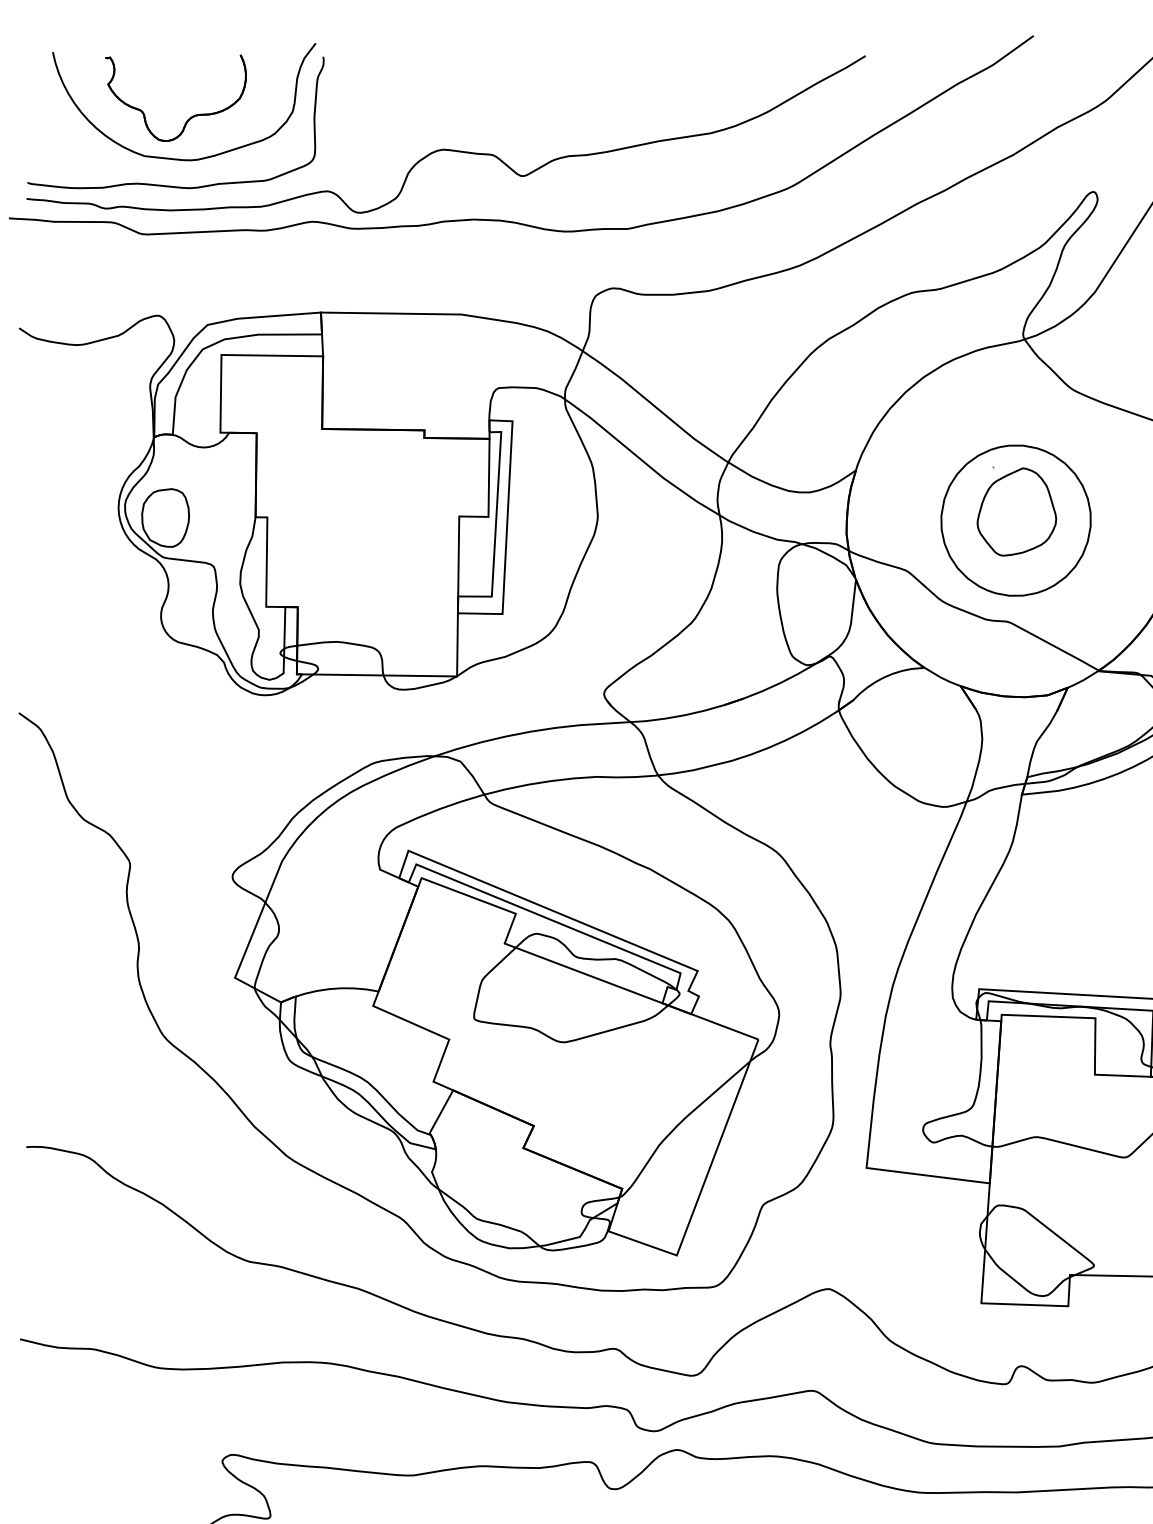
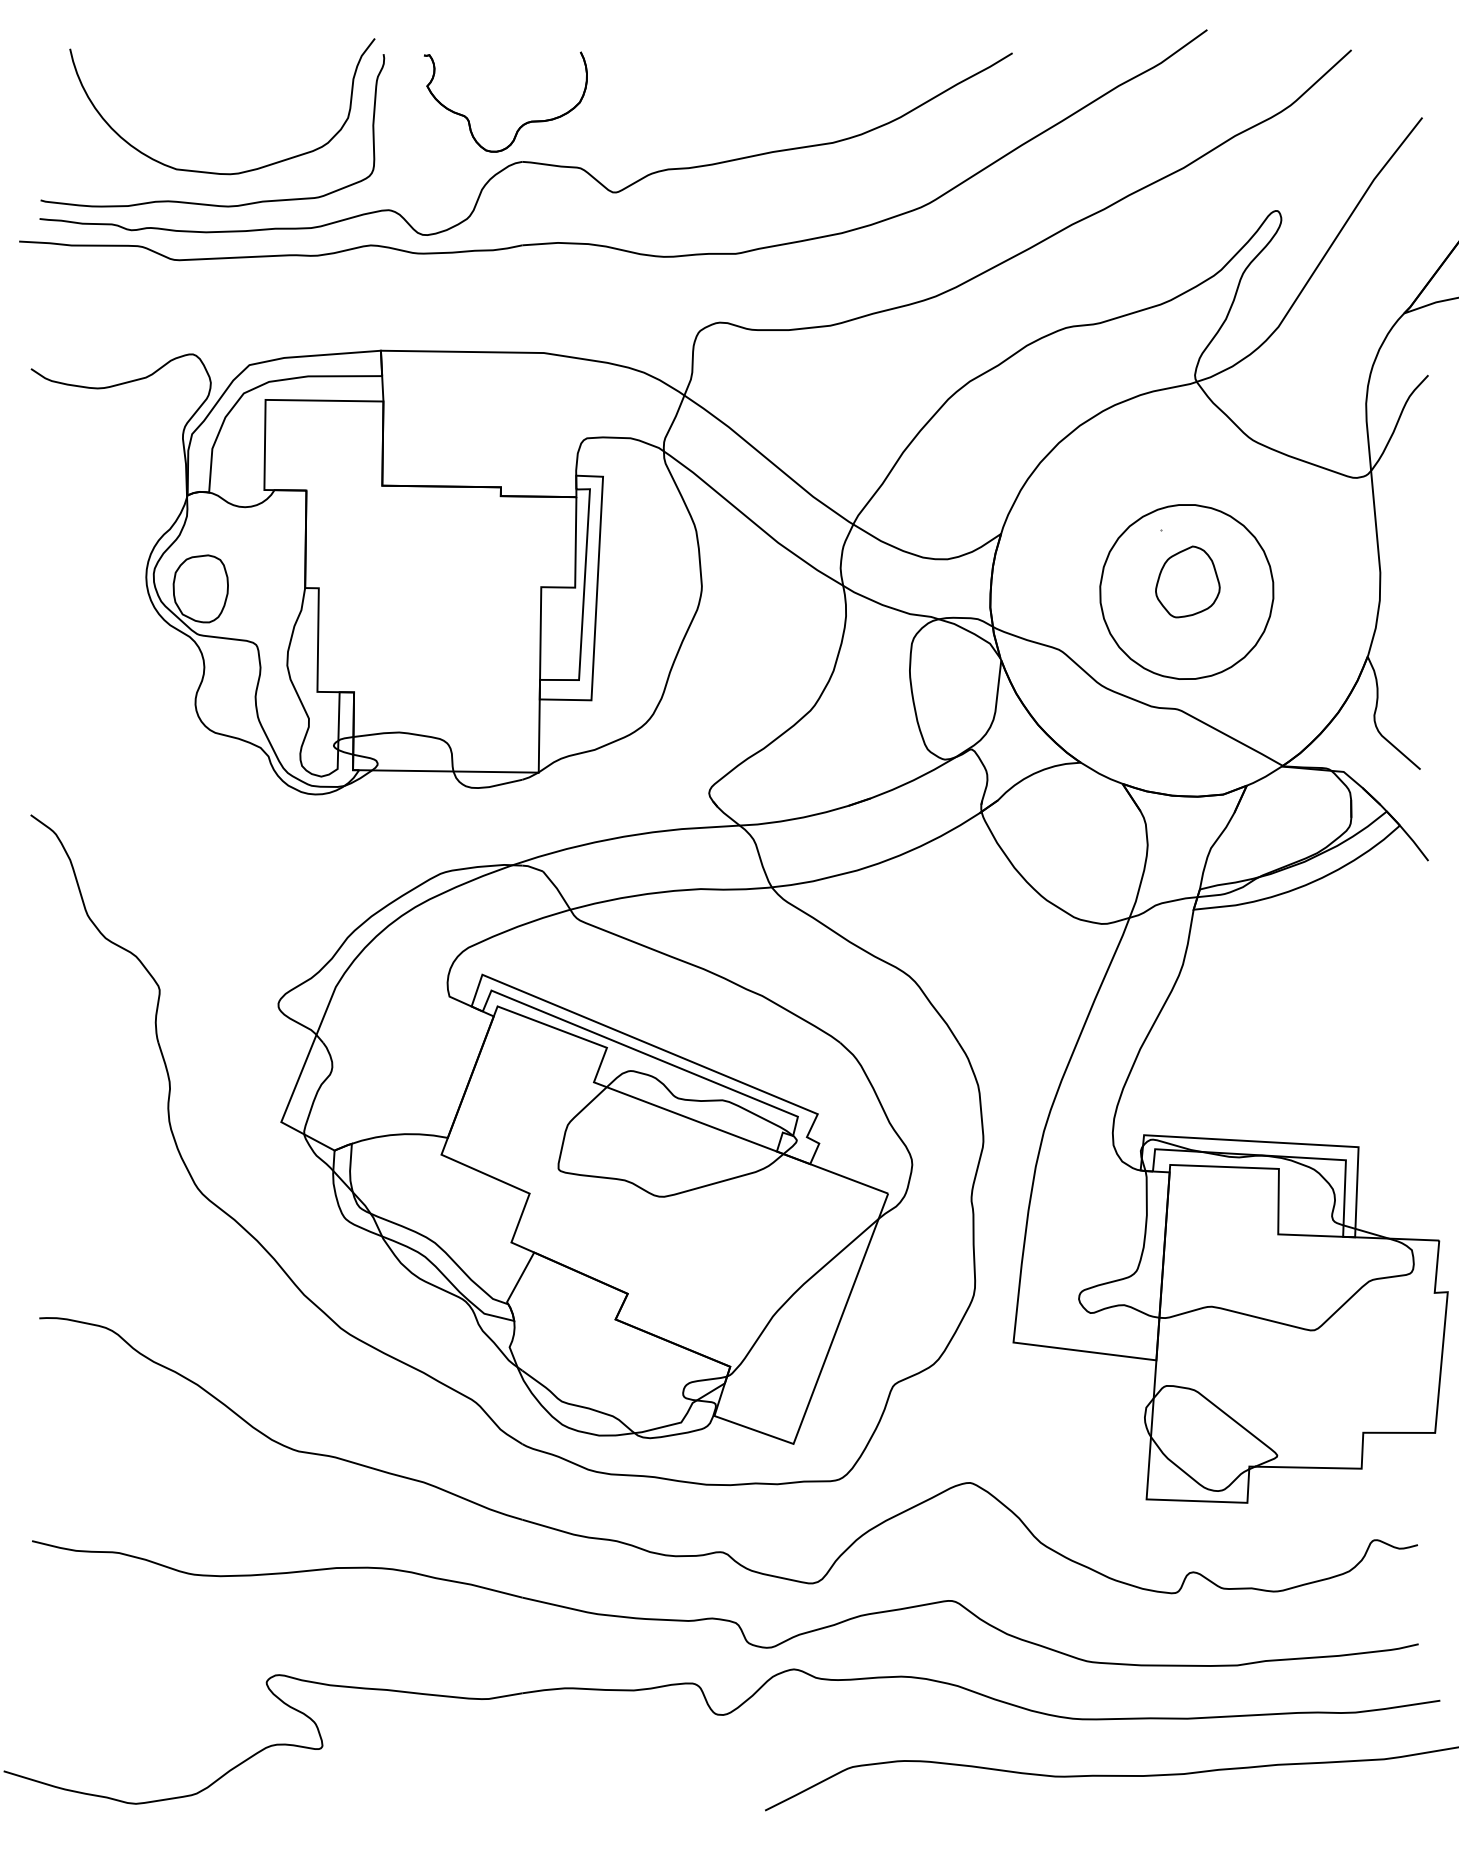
part: (191, 116) -> (523, 123), moved
part: (1016, 511) -> (1187, 581), size x0.7

